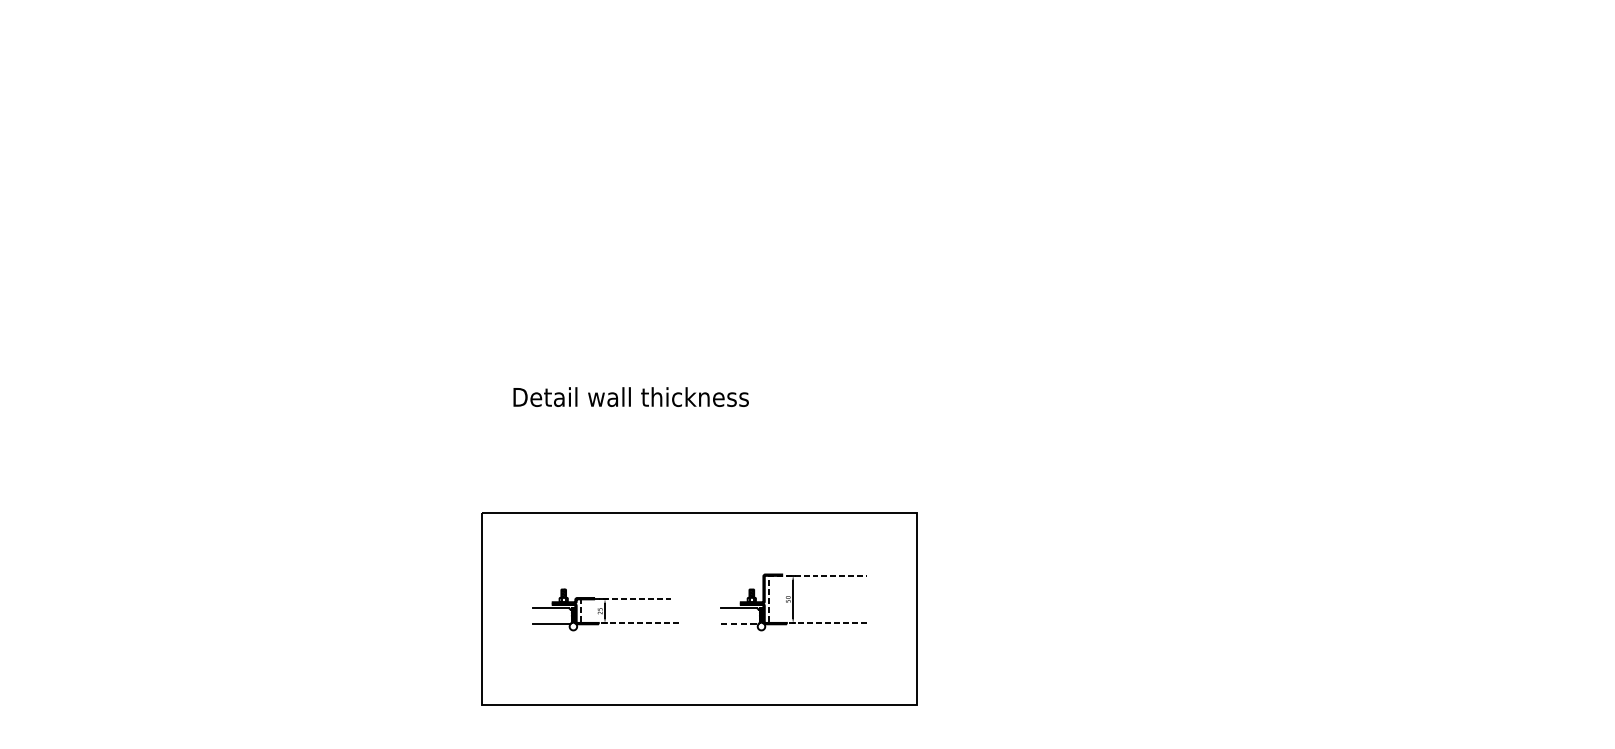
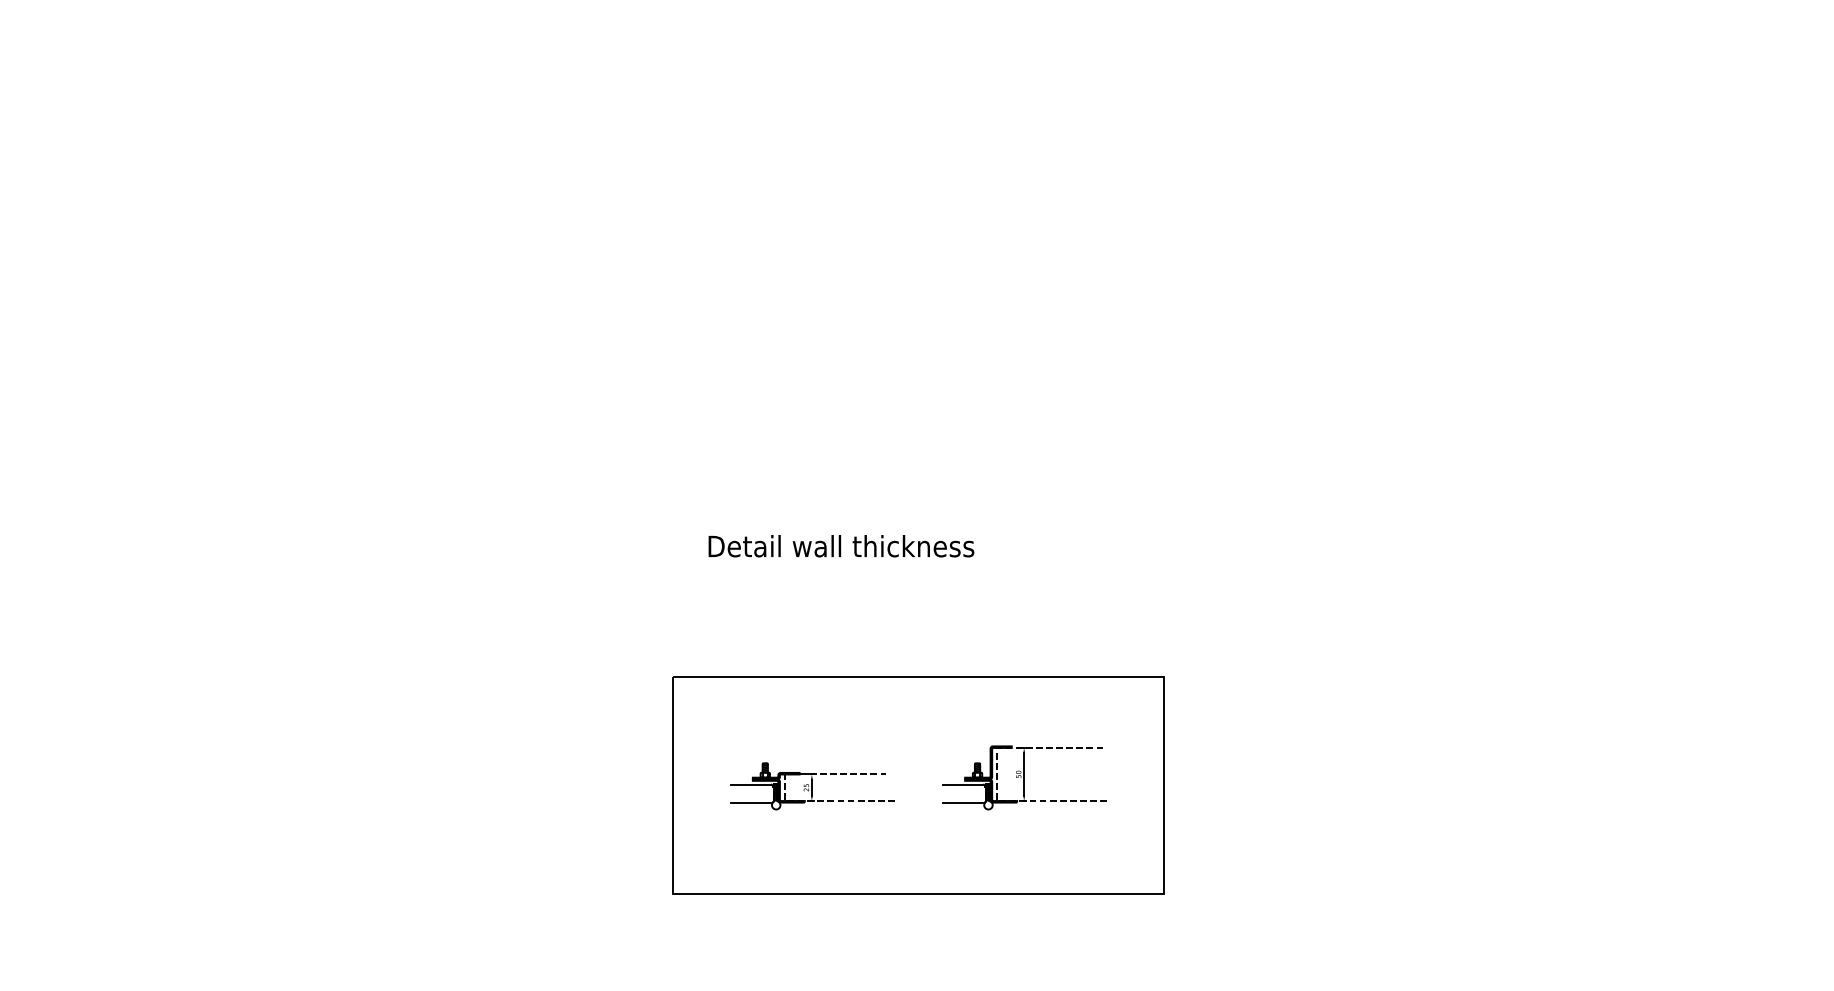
line: (739, 624) -> (963, 802), dashed -> solid

